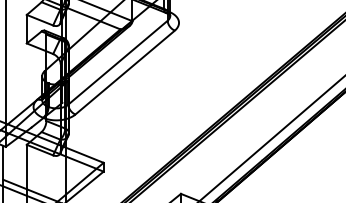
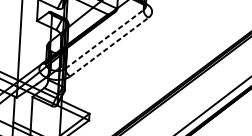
line: (118, 62) -> (104, 39), solid -> dashed
line: (125, 72) -> (109, 46), solid -> dashed

